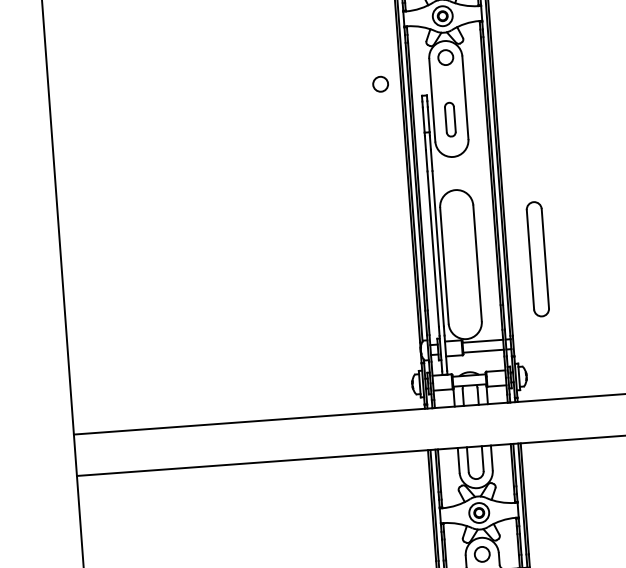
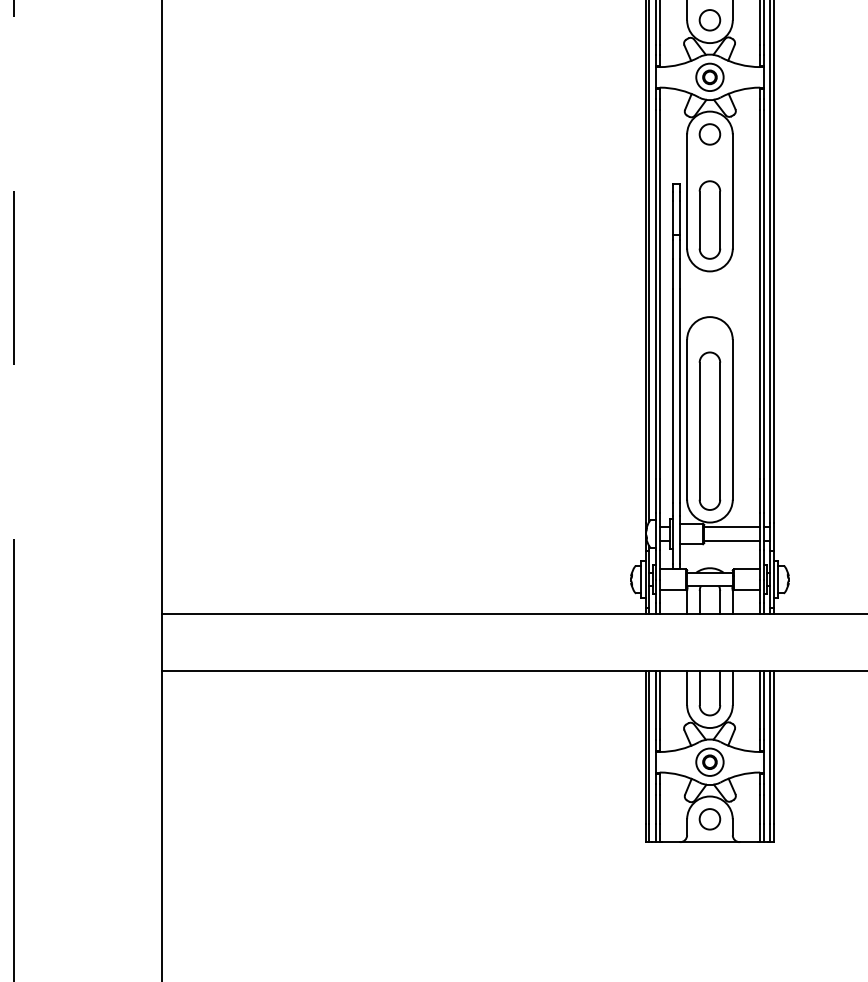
circle: (380, 84) -> (617, 164), removed
part: (450, 119) -> (709, 219), size x1.67
part: (537, 258) -> (709, 430), moved

